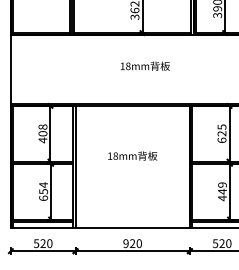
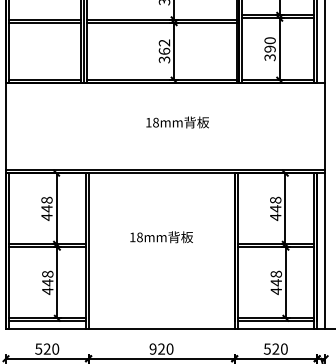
text: (42, 133) -> (46, 208), 408 -> 448
text: (221, 133) -> (275, 208), 625 -> 448
text: (221, 184) -> (275, 273), 449 -> 448
text: (43, 191) -> (47, 282), 654 -> 448

